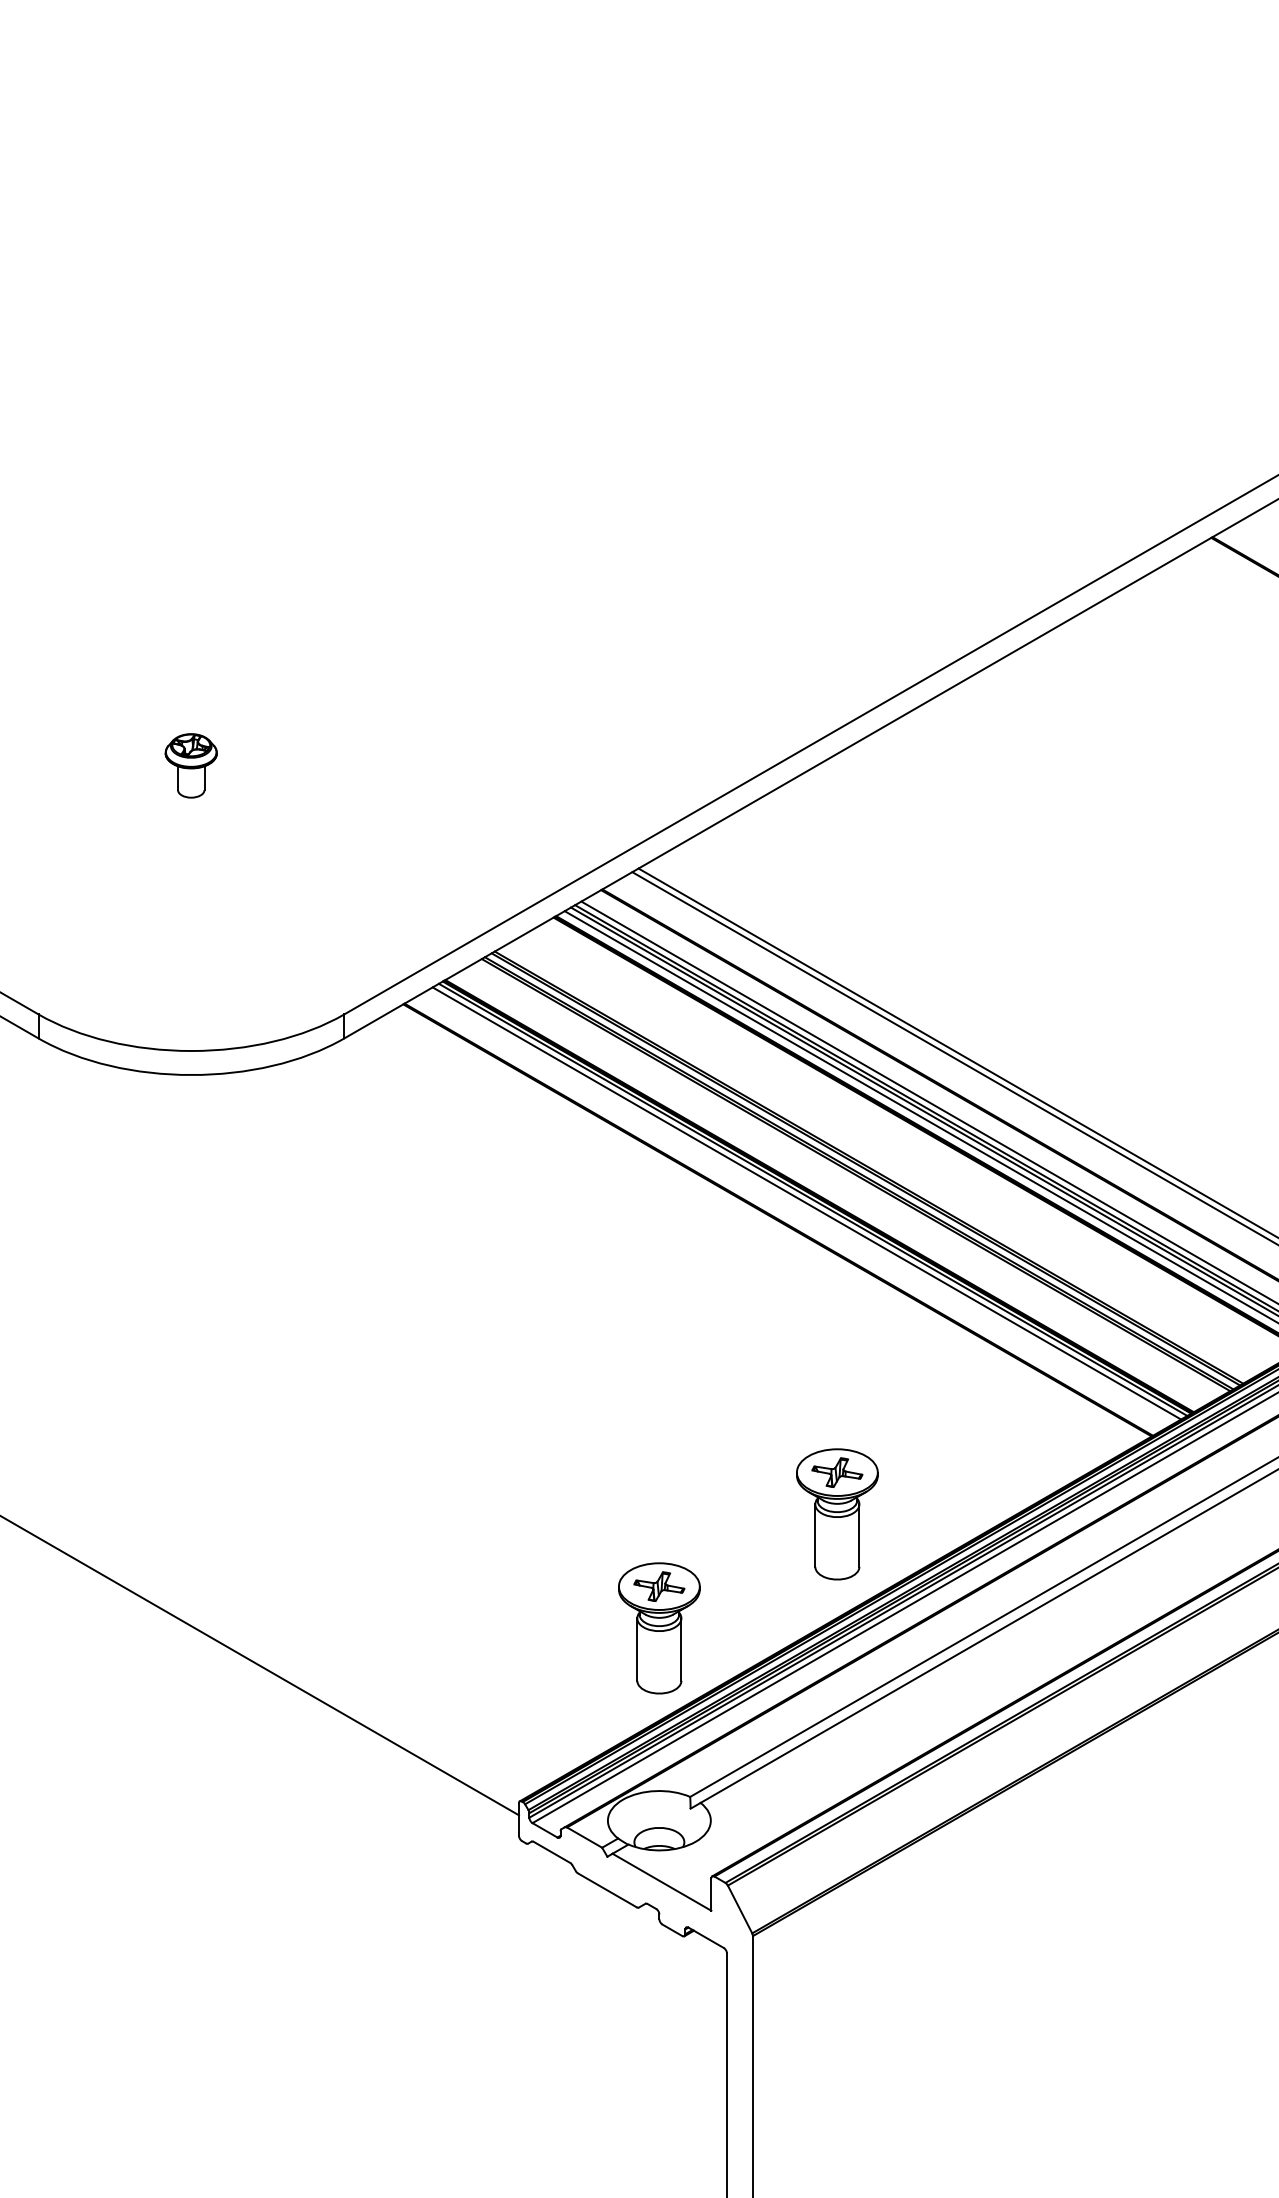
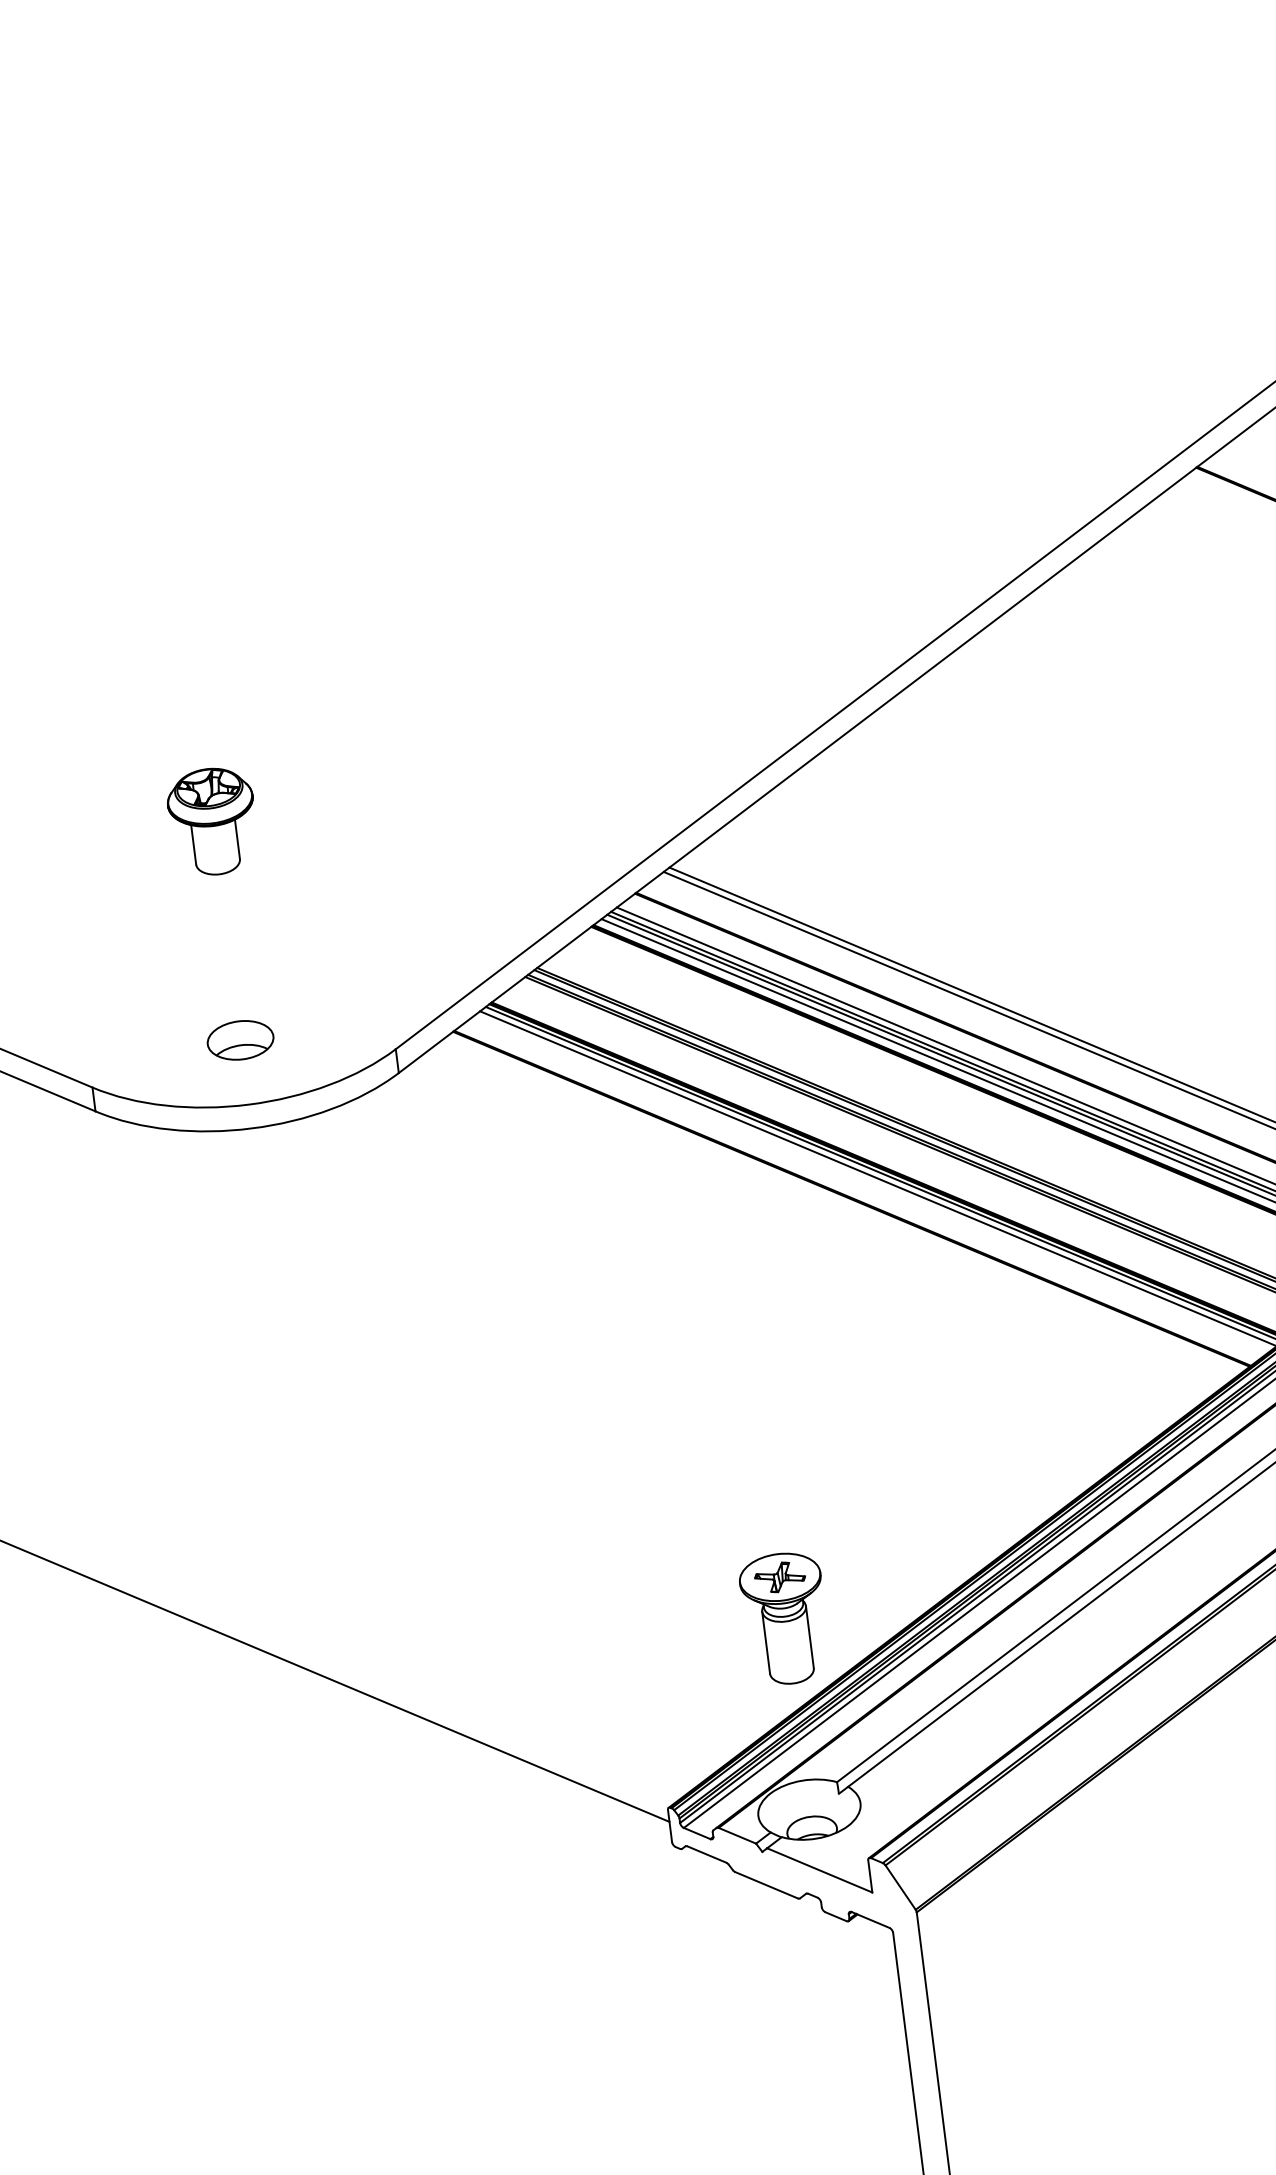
part: (190, 765) -> (212, 821), size x1.67
part: (191, 986) -> (240, 1040), added
part: (837, 1514) -> (947, 1483), removed

